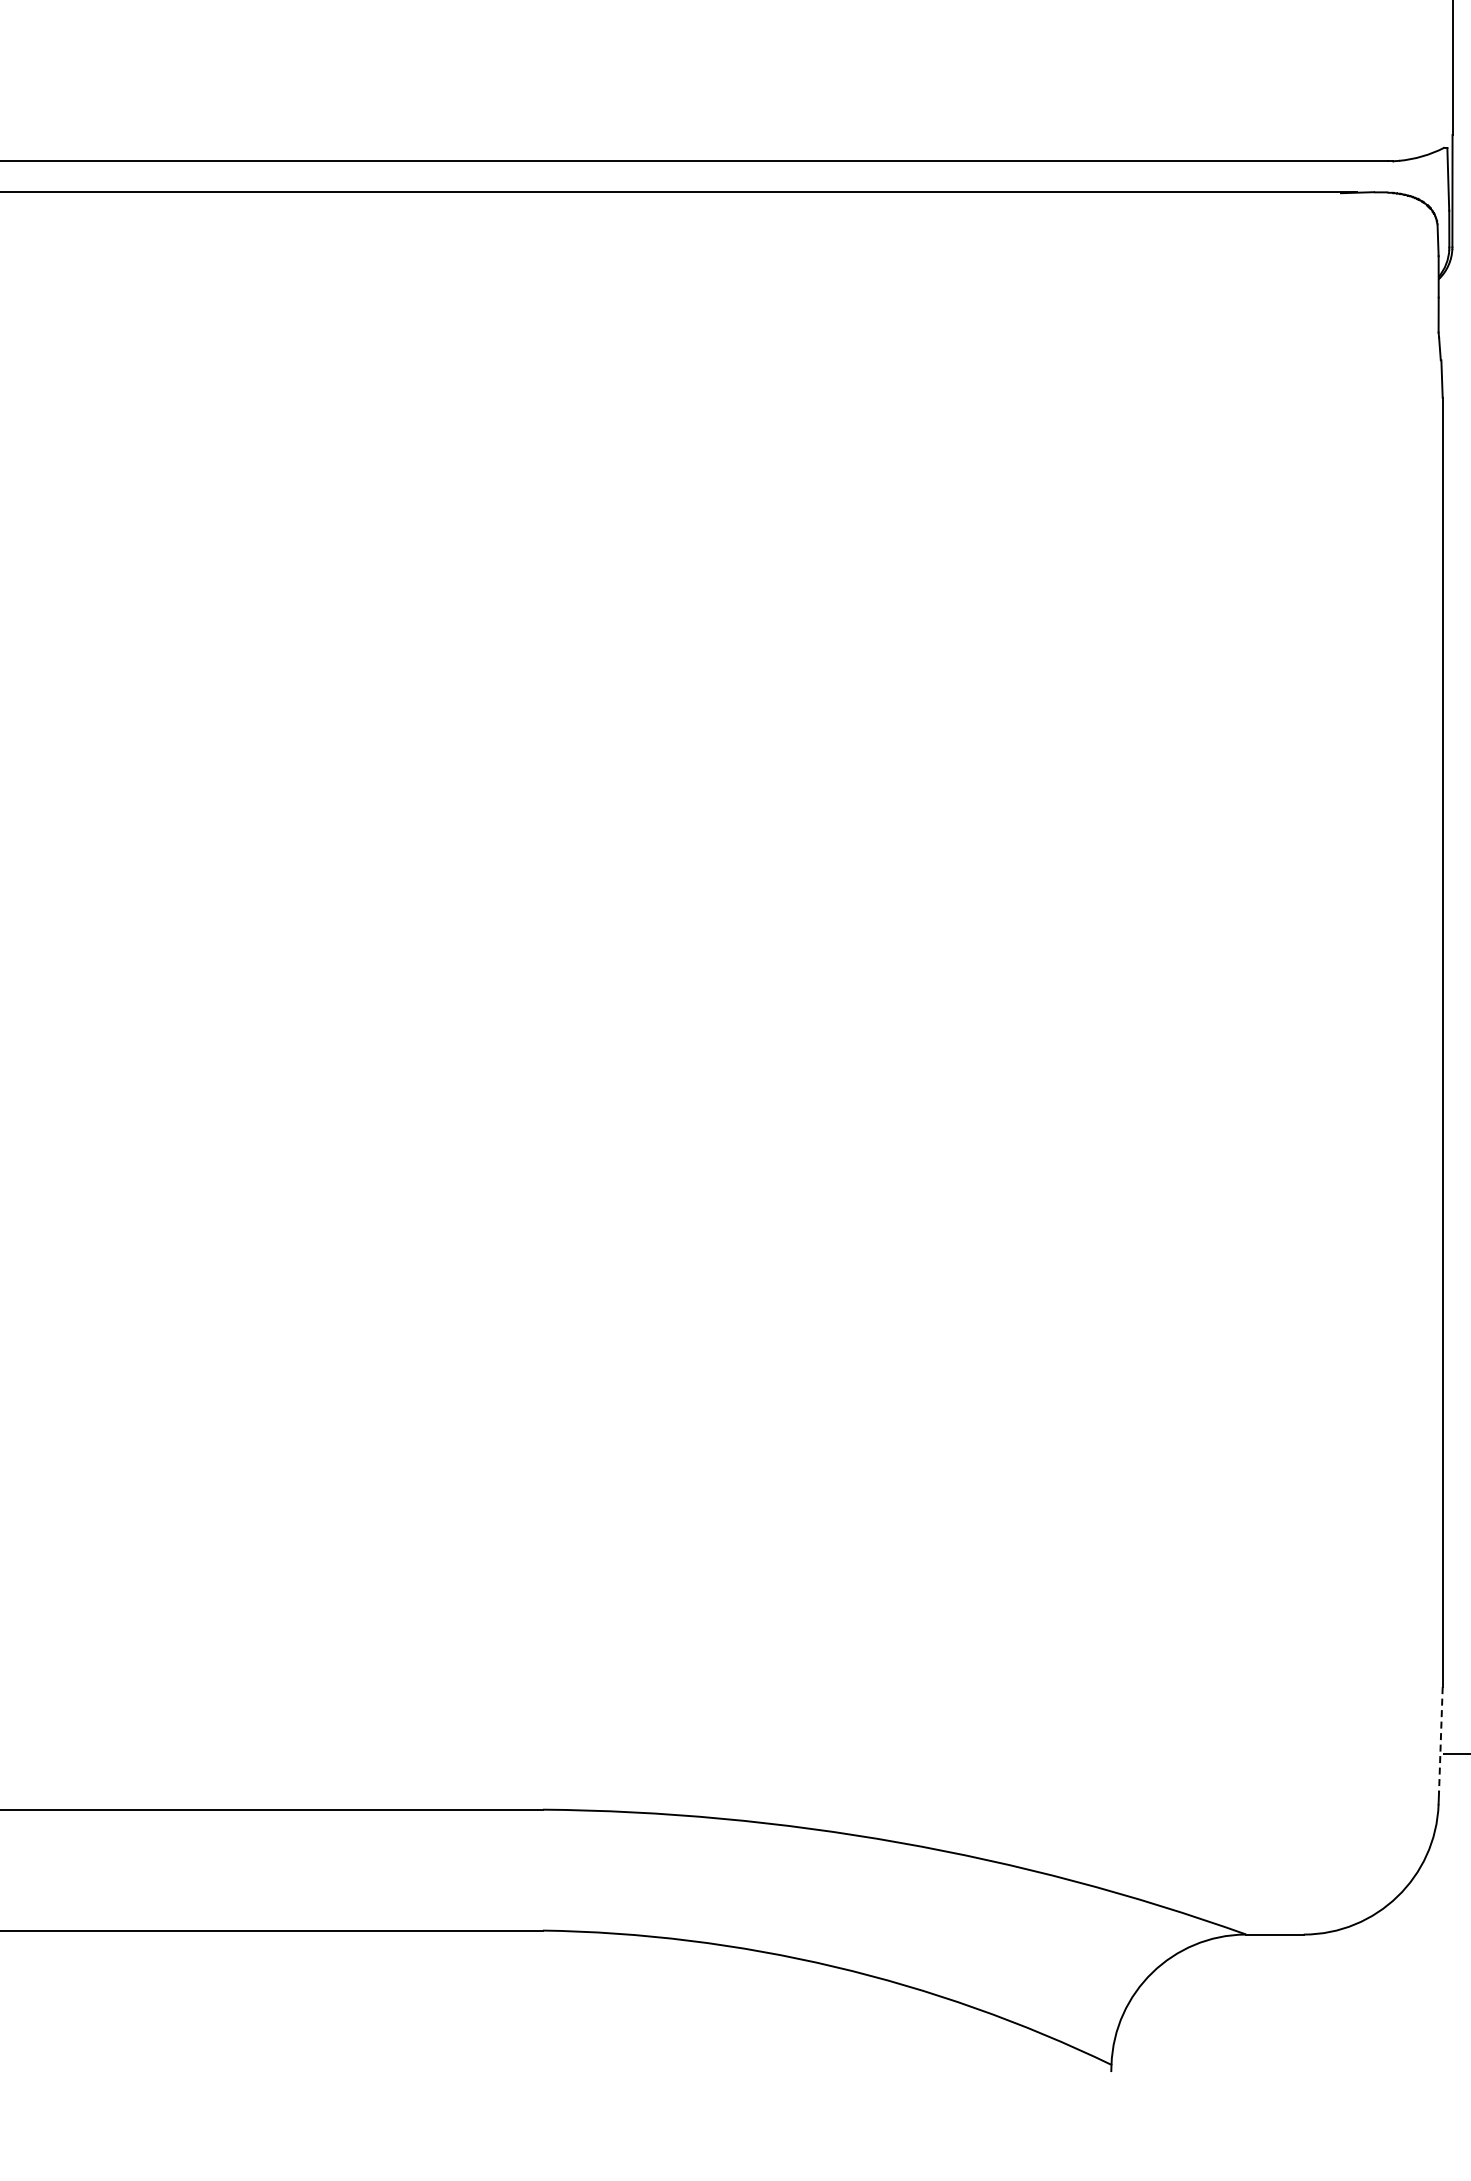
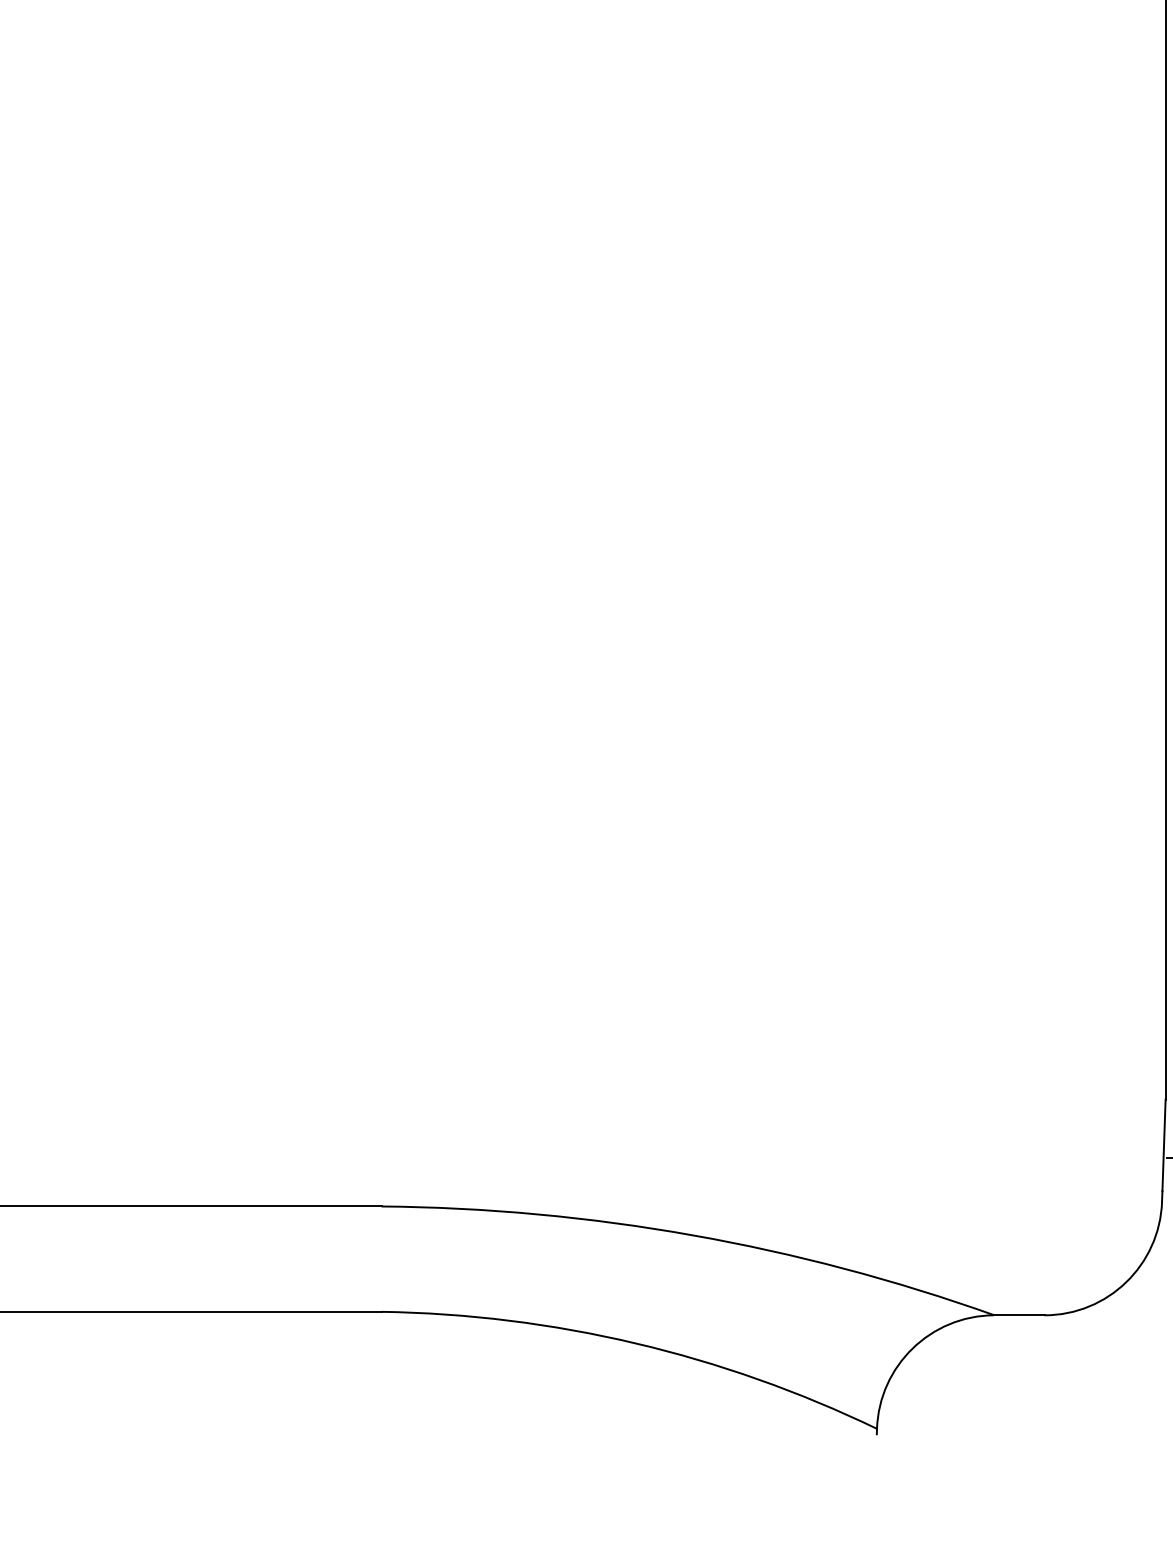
line: (1440, 1739) -> (1163, 1145), dashed -> solid

